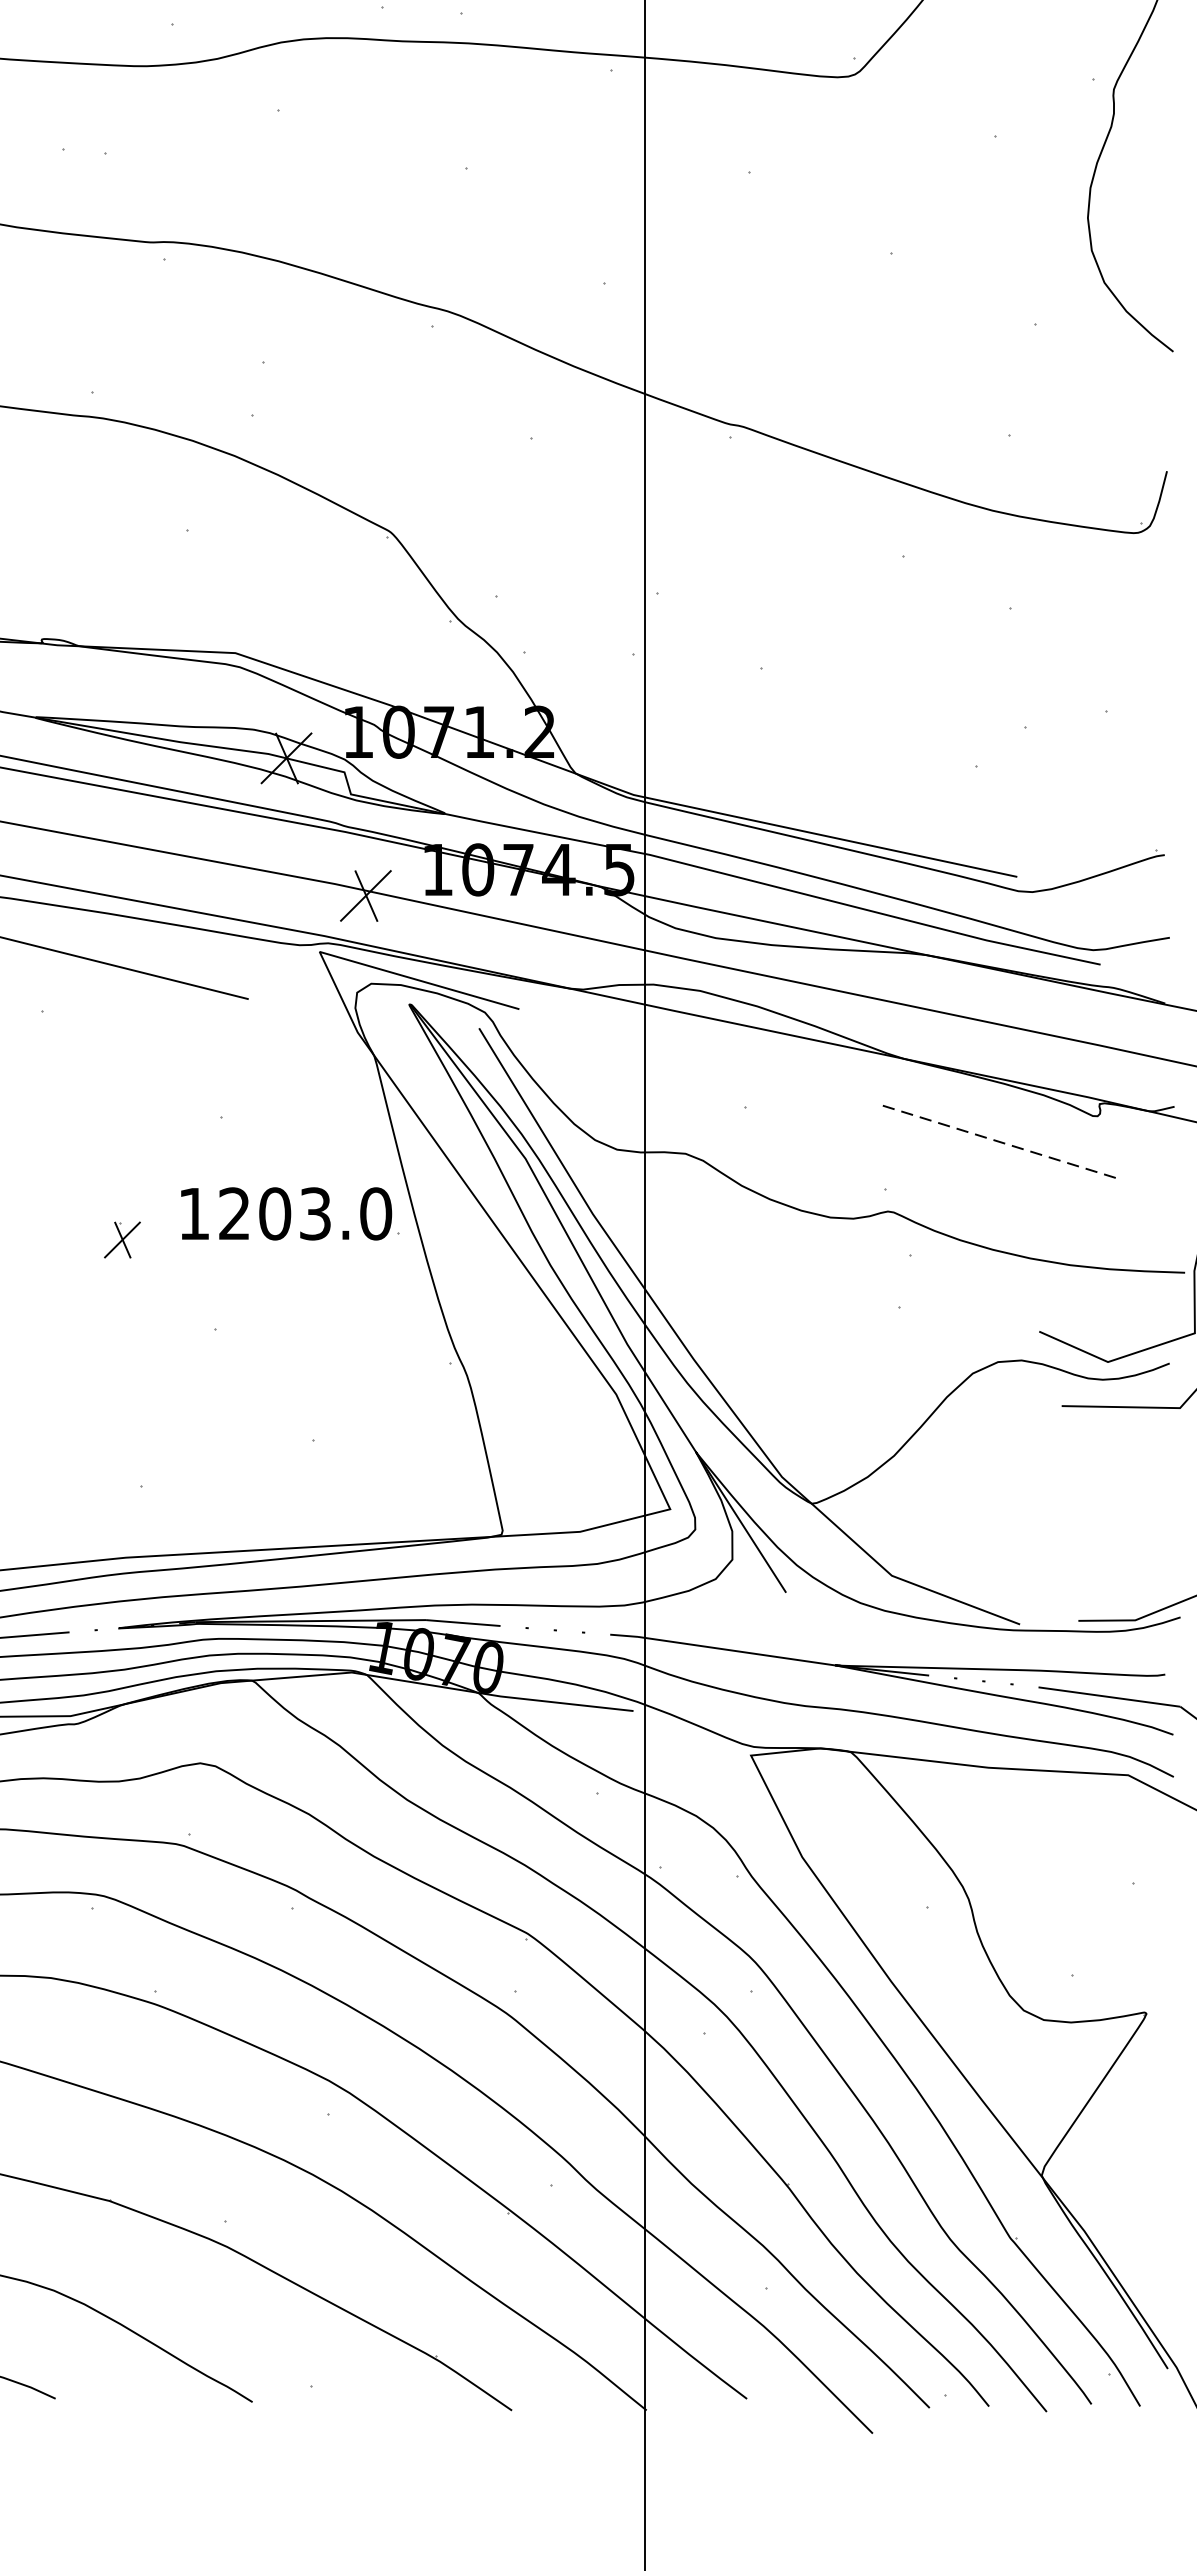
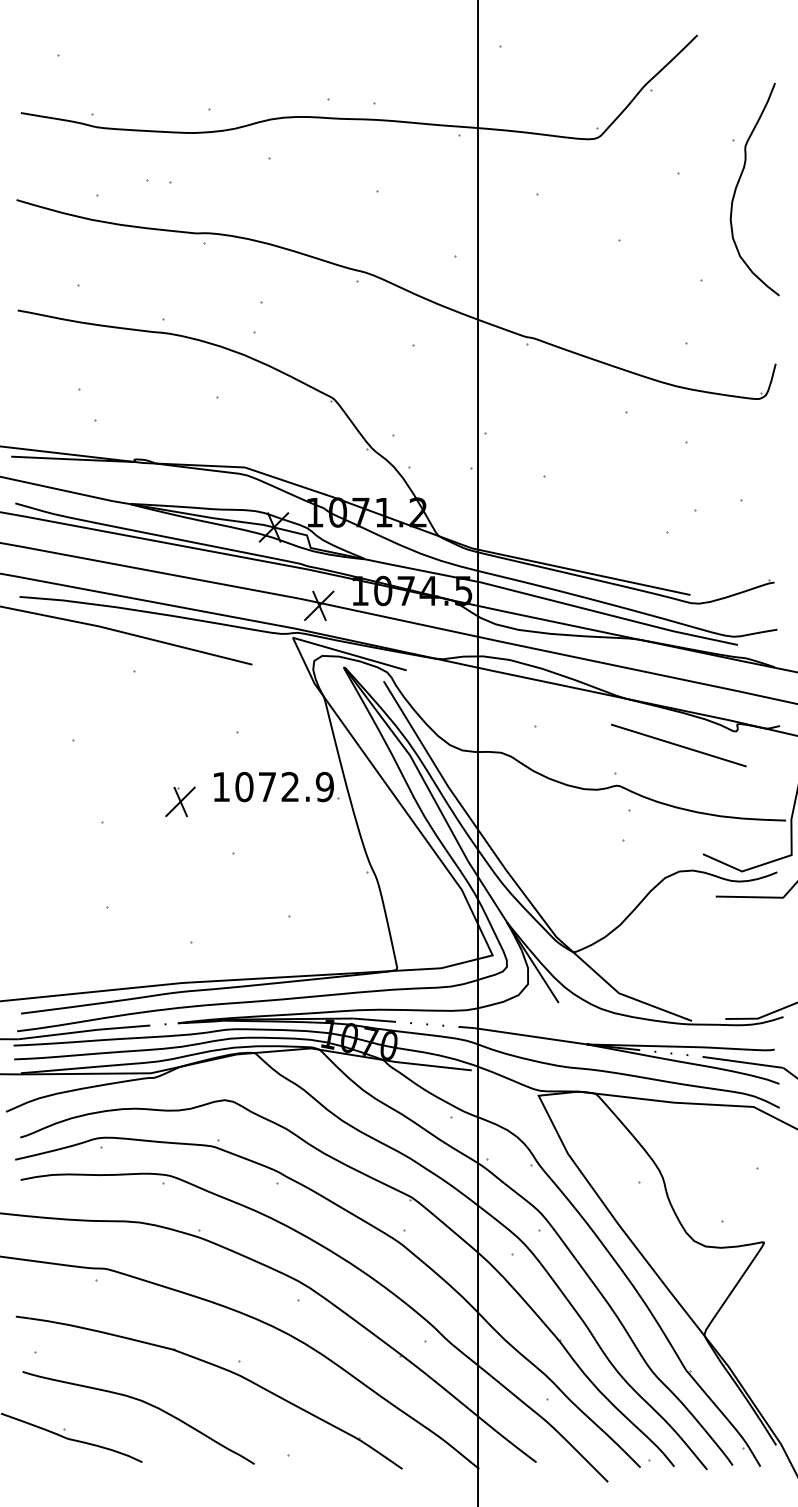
line: (996, 1140) -> (678, 745), dashed -> solid
text: (304, 1212) -> (284, 786), 1203.0 -> 1072.9
part: (122, 1239) -> (180, 801), size x1.43

